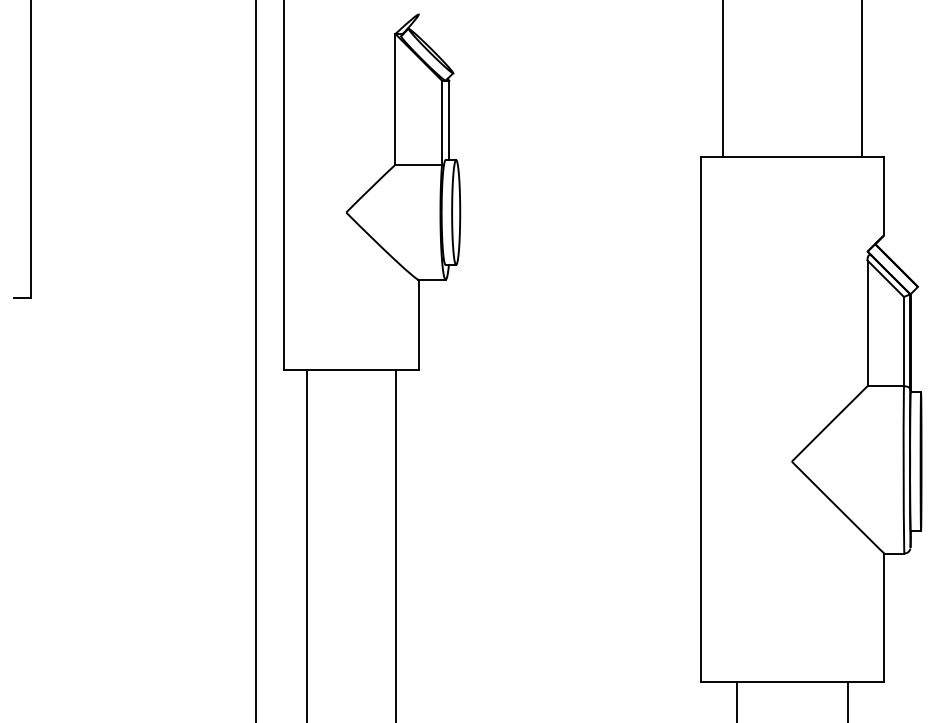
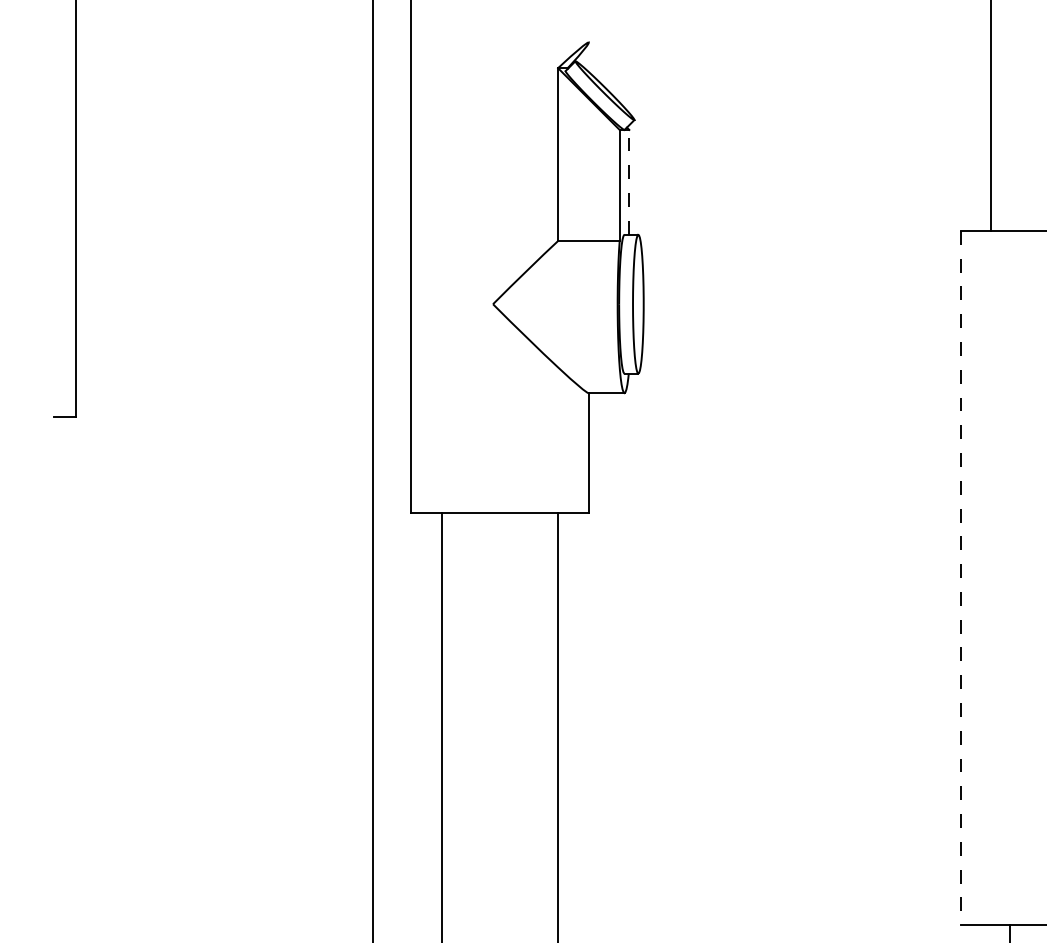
line: (449, 120) -> (629, 182), solid -> dashed
line: (700, 419) -> (961, 577), solid -> dashed

